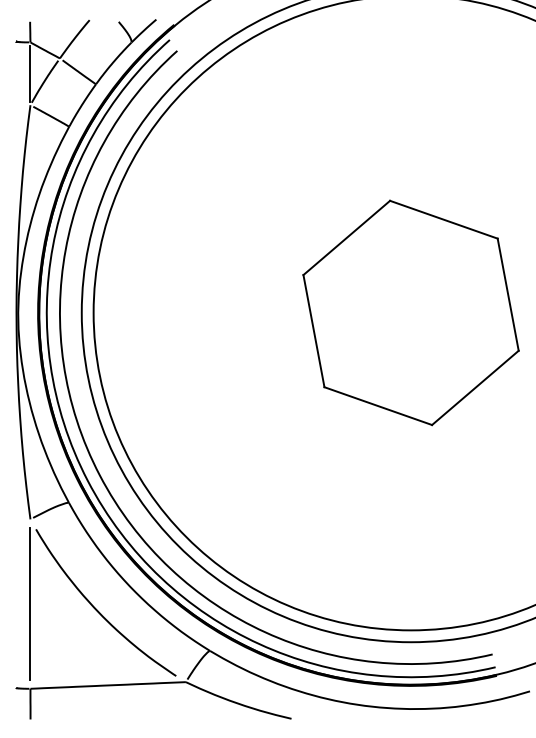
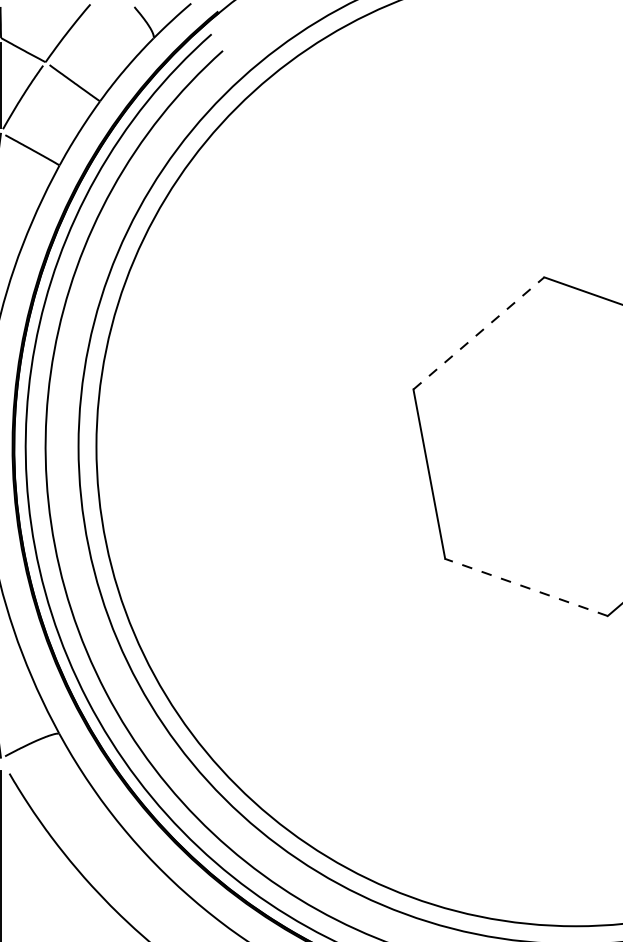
line: (347, 237) -> (479, 332), solid -> dashed
line: (377, 405) -> (525, 586), solid -> dashed

